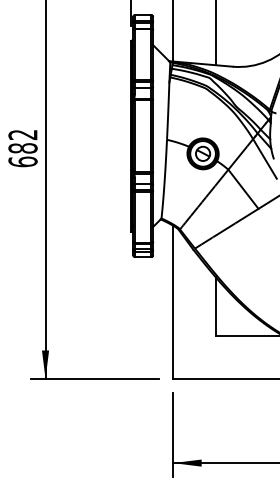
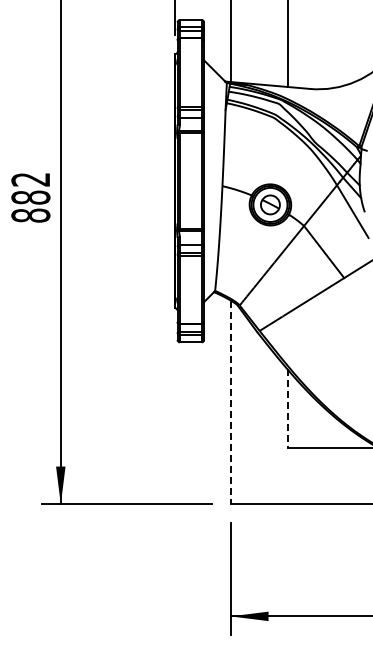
text: (22, 161) -> (30, 215), 682 -> 882
line: (173, 302) -> (230, 402), solid -> dashed
line: (215, 306) -> (287, 408), solid -> dashed

